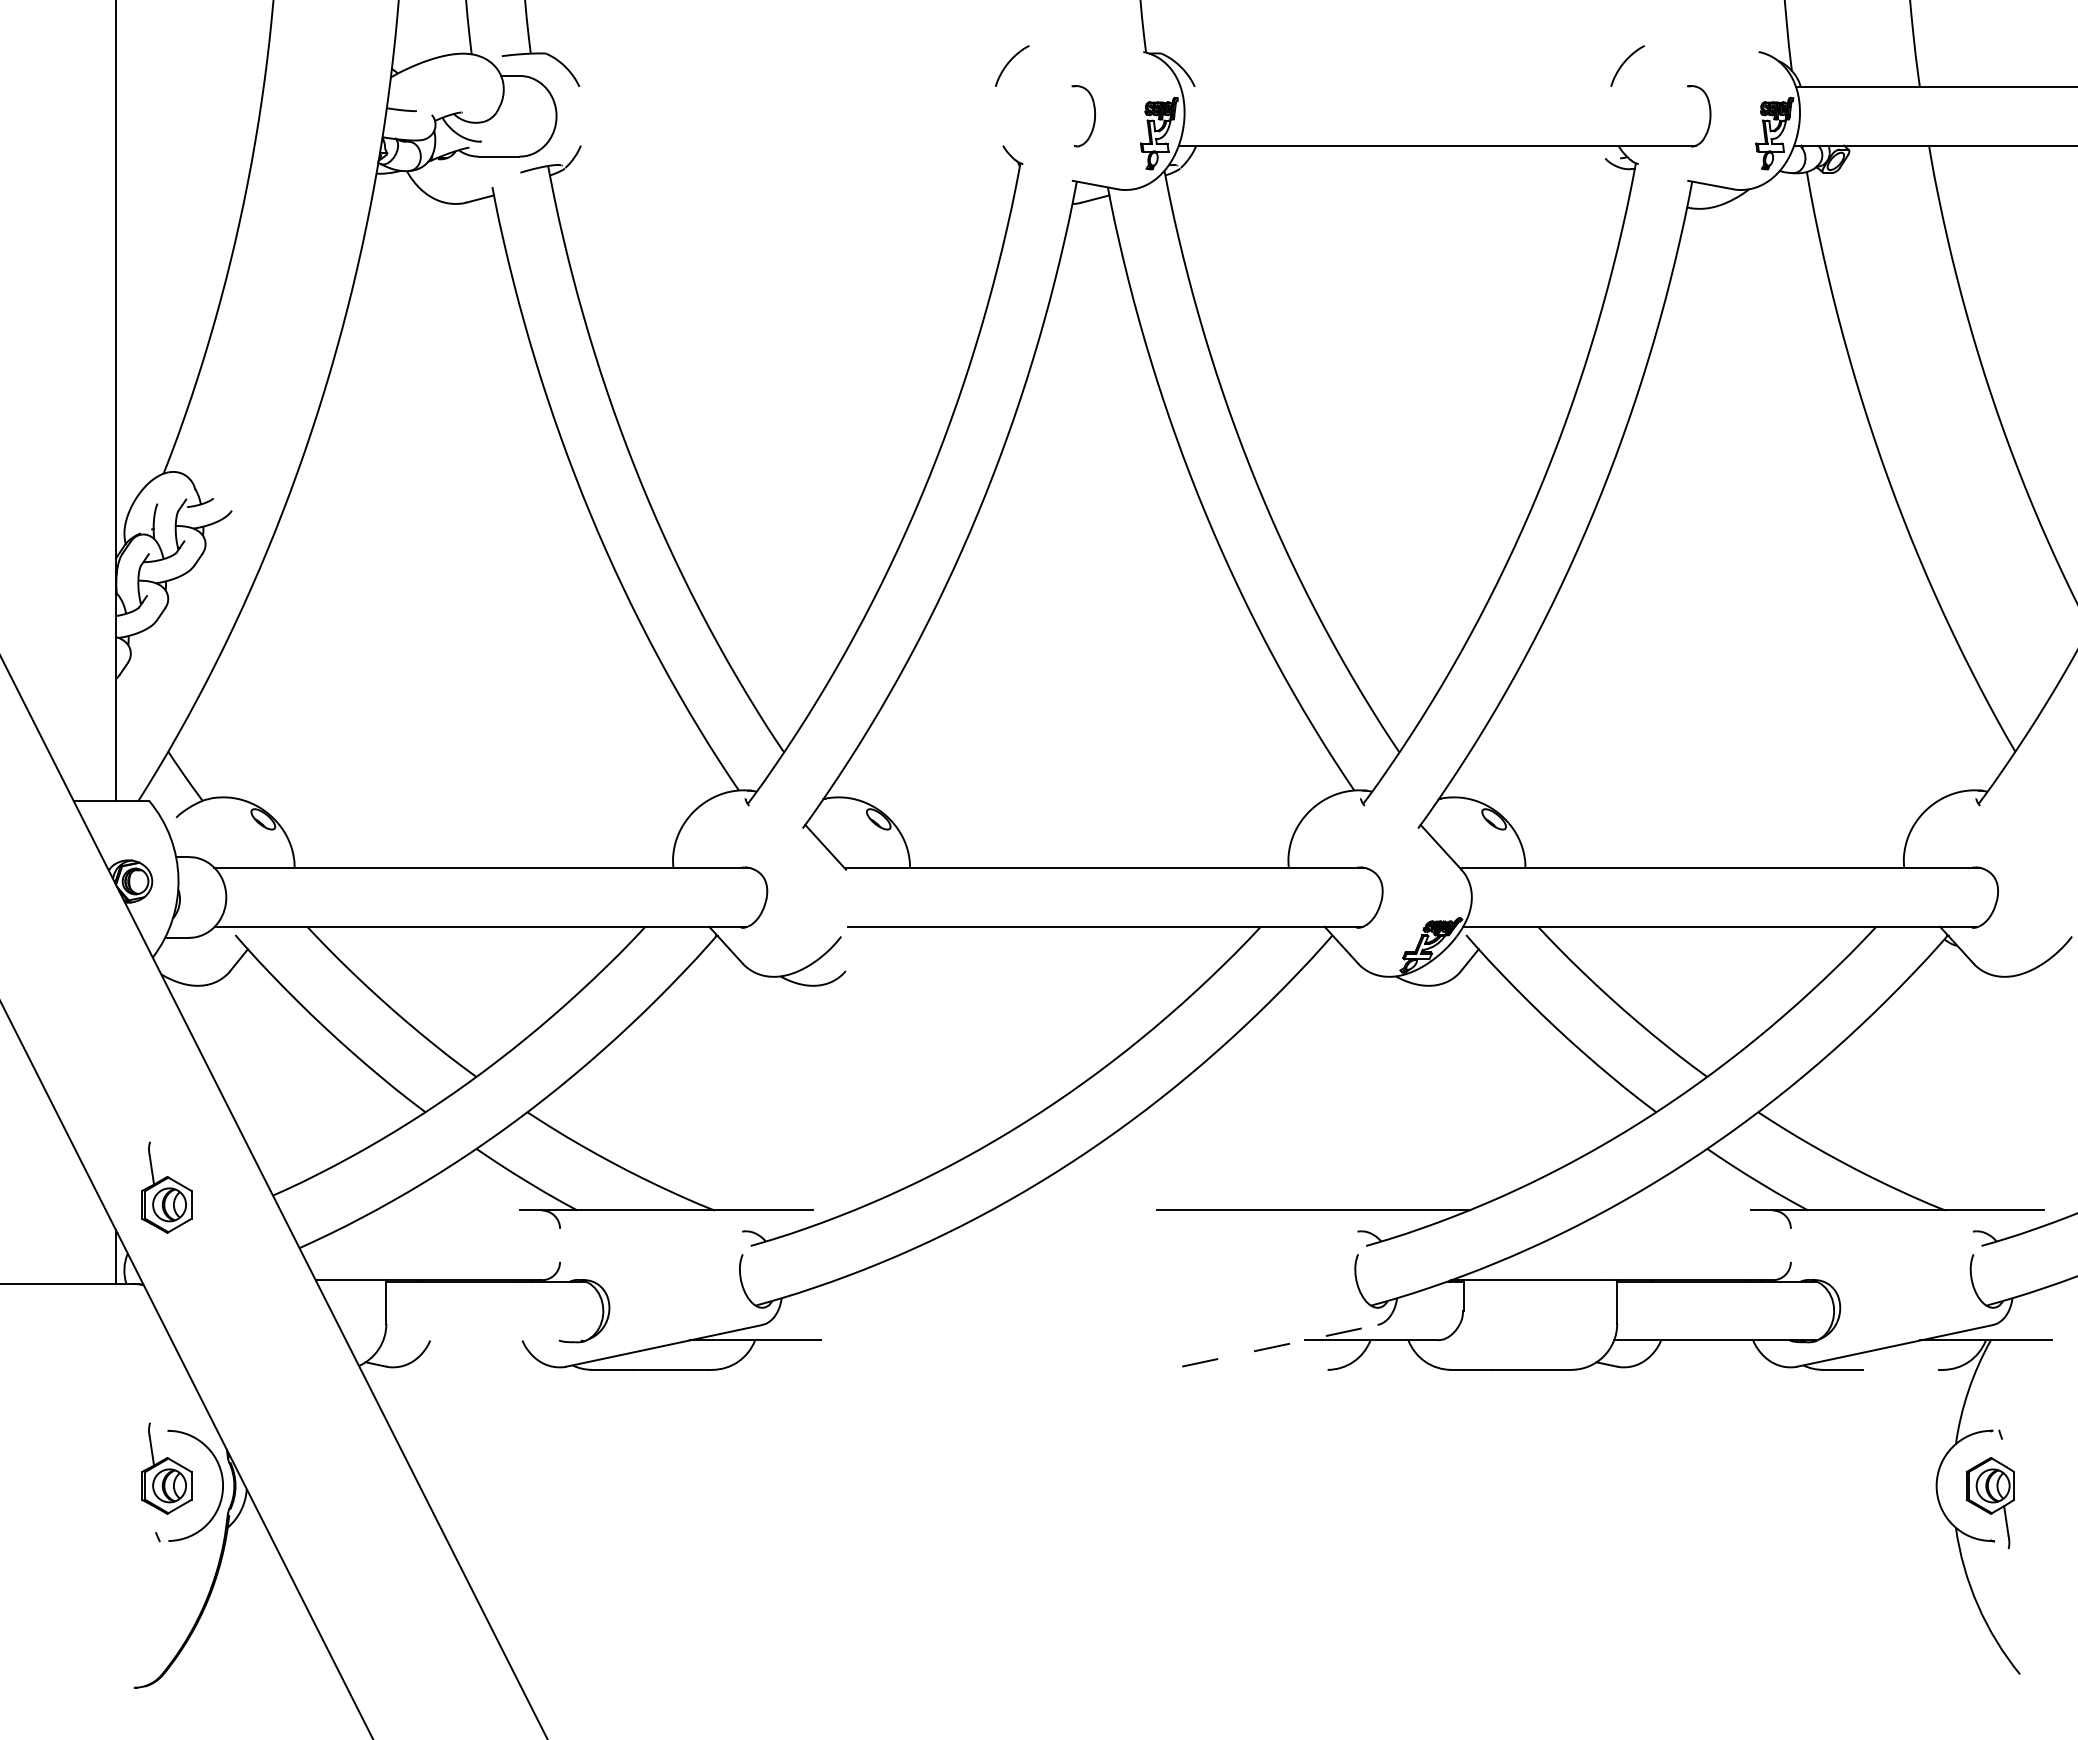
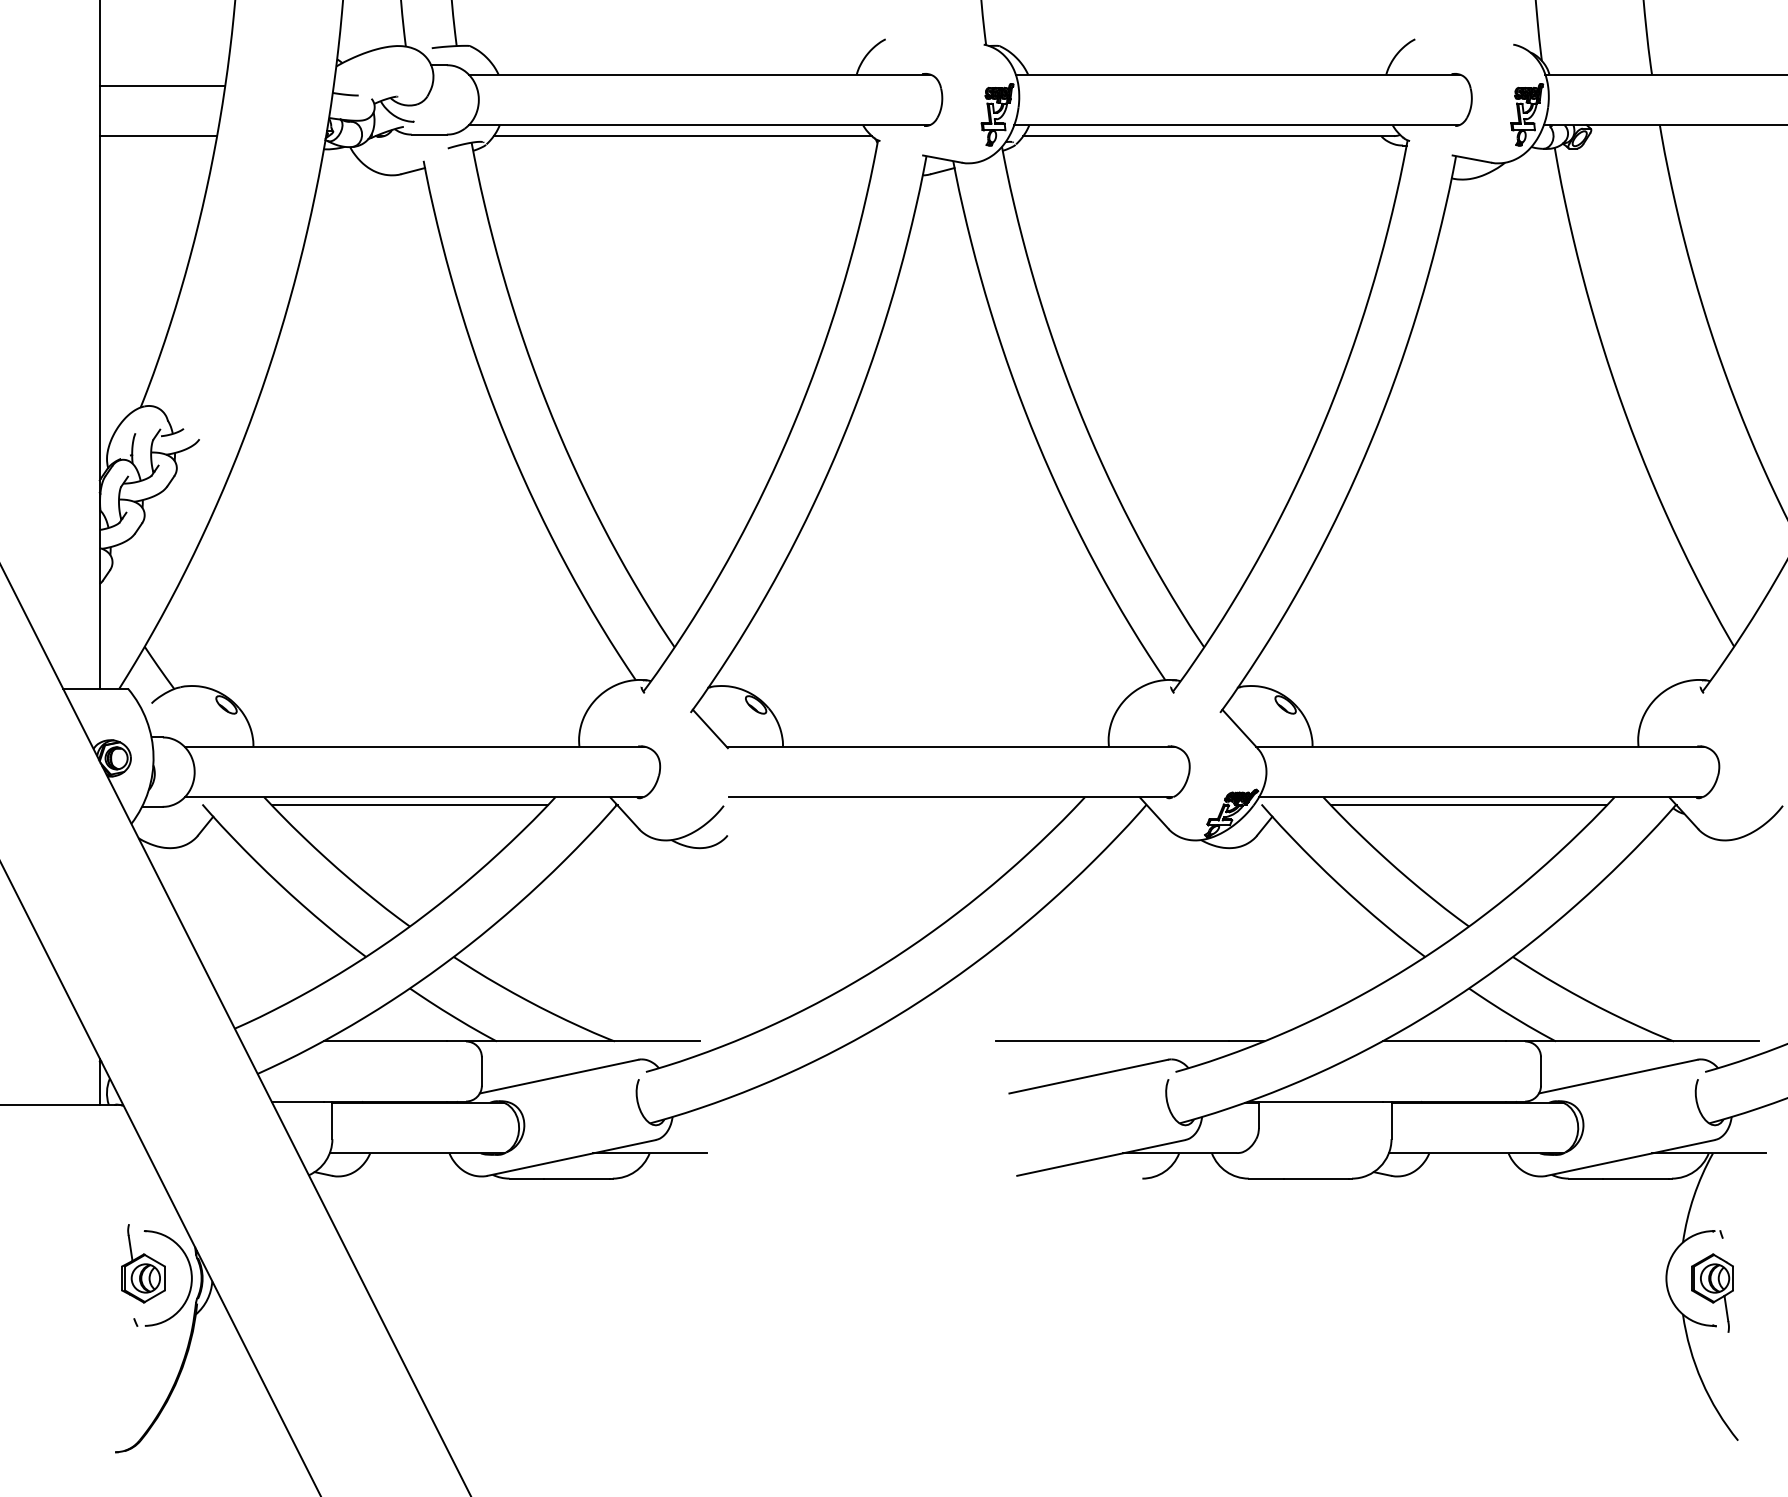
line: (812, 86) -> (699, 74), added
line: (1438, 86) -> (1237, 74), added
line: (188, 99) -> (162, 85), added
line: (812, 145) -> (699, 125), added
line: (184, 158) -> (158, 136), added
line: (793, 158) -> (682, 136), added
line: (1404, 158) -> (1208, 136), added
line: (476, 936) -> (409, 805), added
line: (1706, 936) -> (1468, 805), added
part: (166, 1187) -> (143, 1021), removed
line: (447, 1210) -> (385, 1041), added
line: (1678, 1210) -> (1444, 1041), added
line: (560, 1244) -> (482, 1070), added
line: (1790, 1244) -> (1540, 1070), added
line: (649, 1250) -> (558, 1075), added
line: (1265, 1250) -> (1088, 1075), added
line: (1880, 1250) -> (1618, 1075), added
line: (484, 1340) -> (416, 1153), added
line: (1279, 1345) -> (1100, 1157), dashed -> solid
line: (1901, 1369) -> (1636, 1178), added

